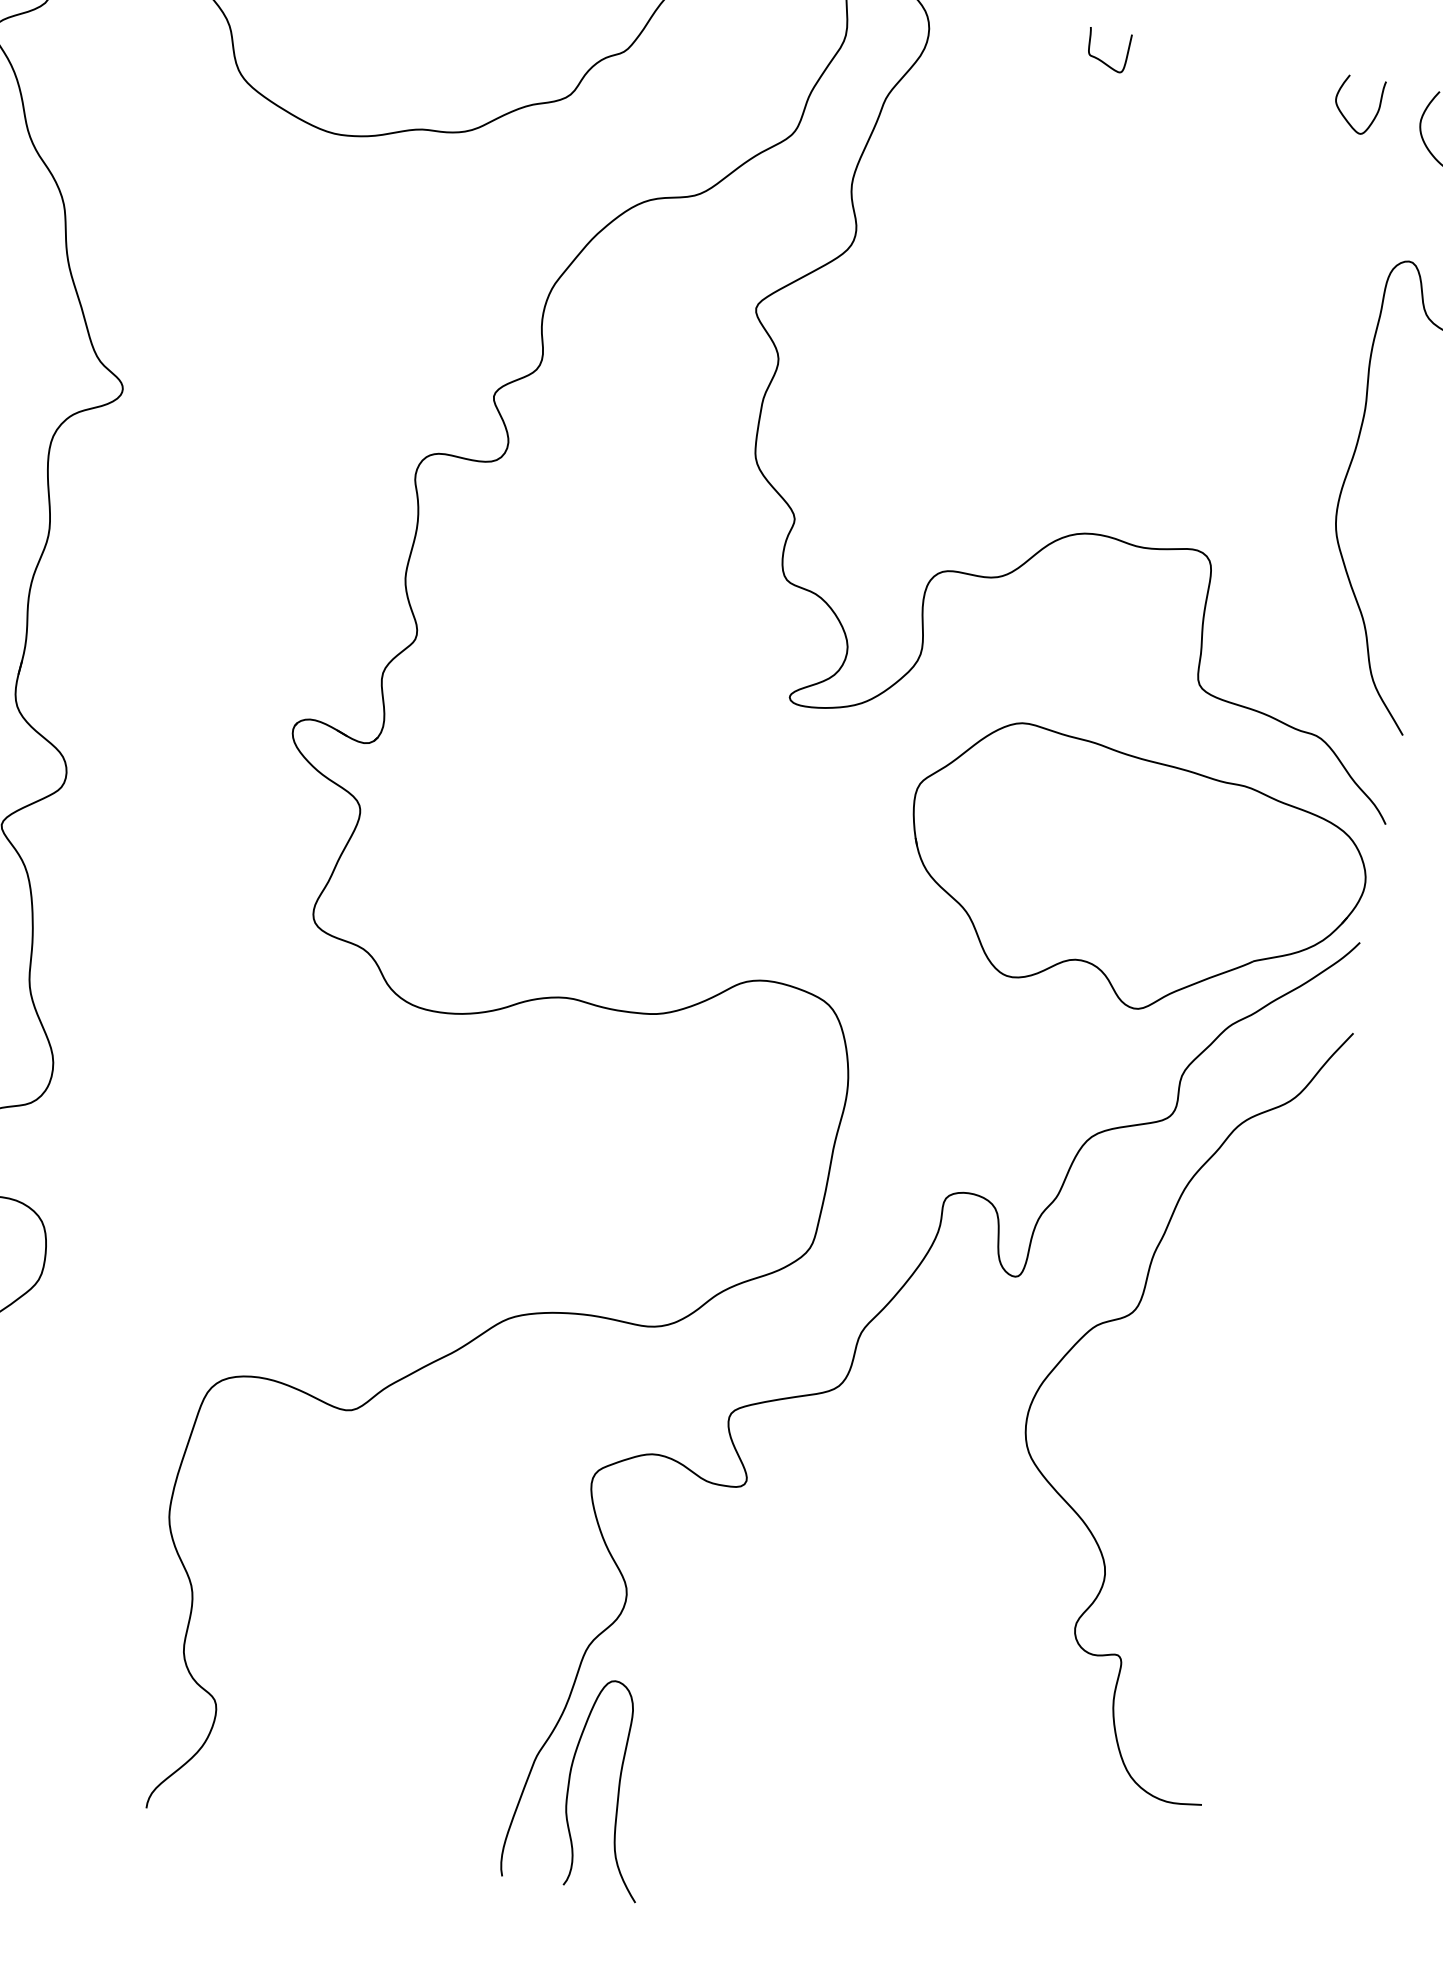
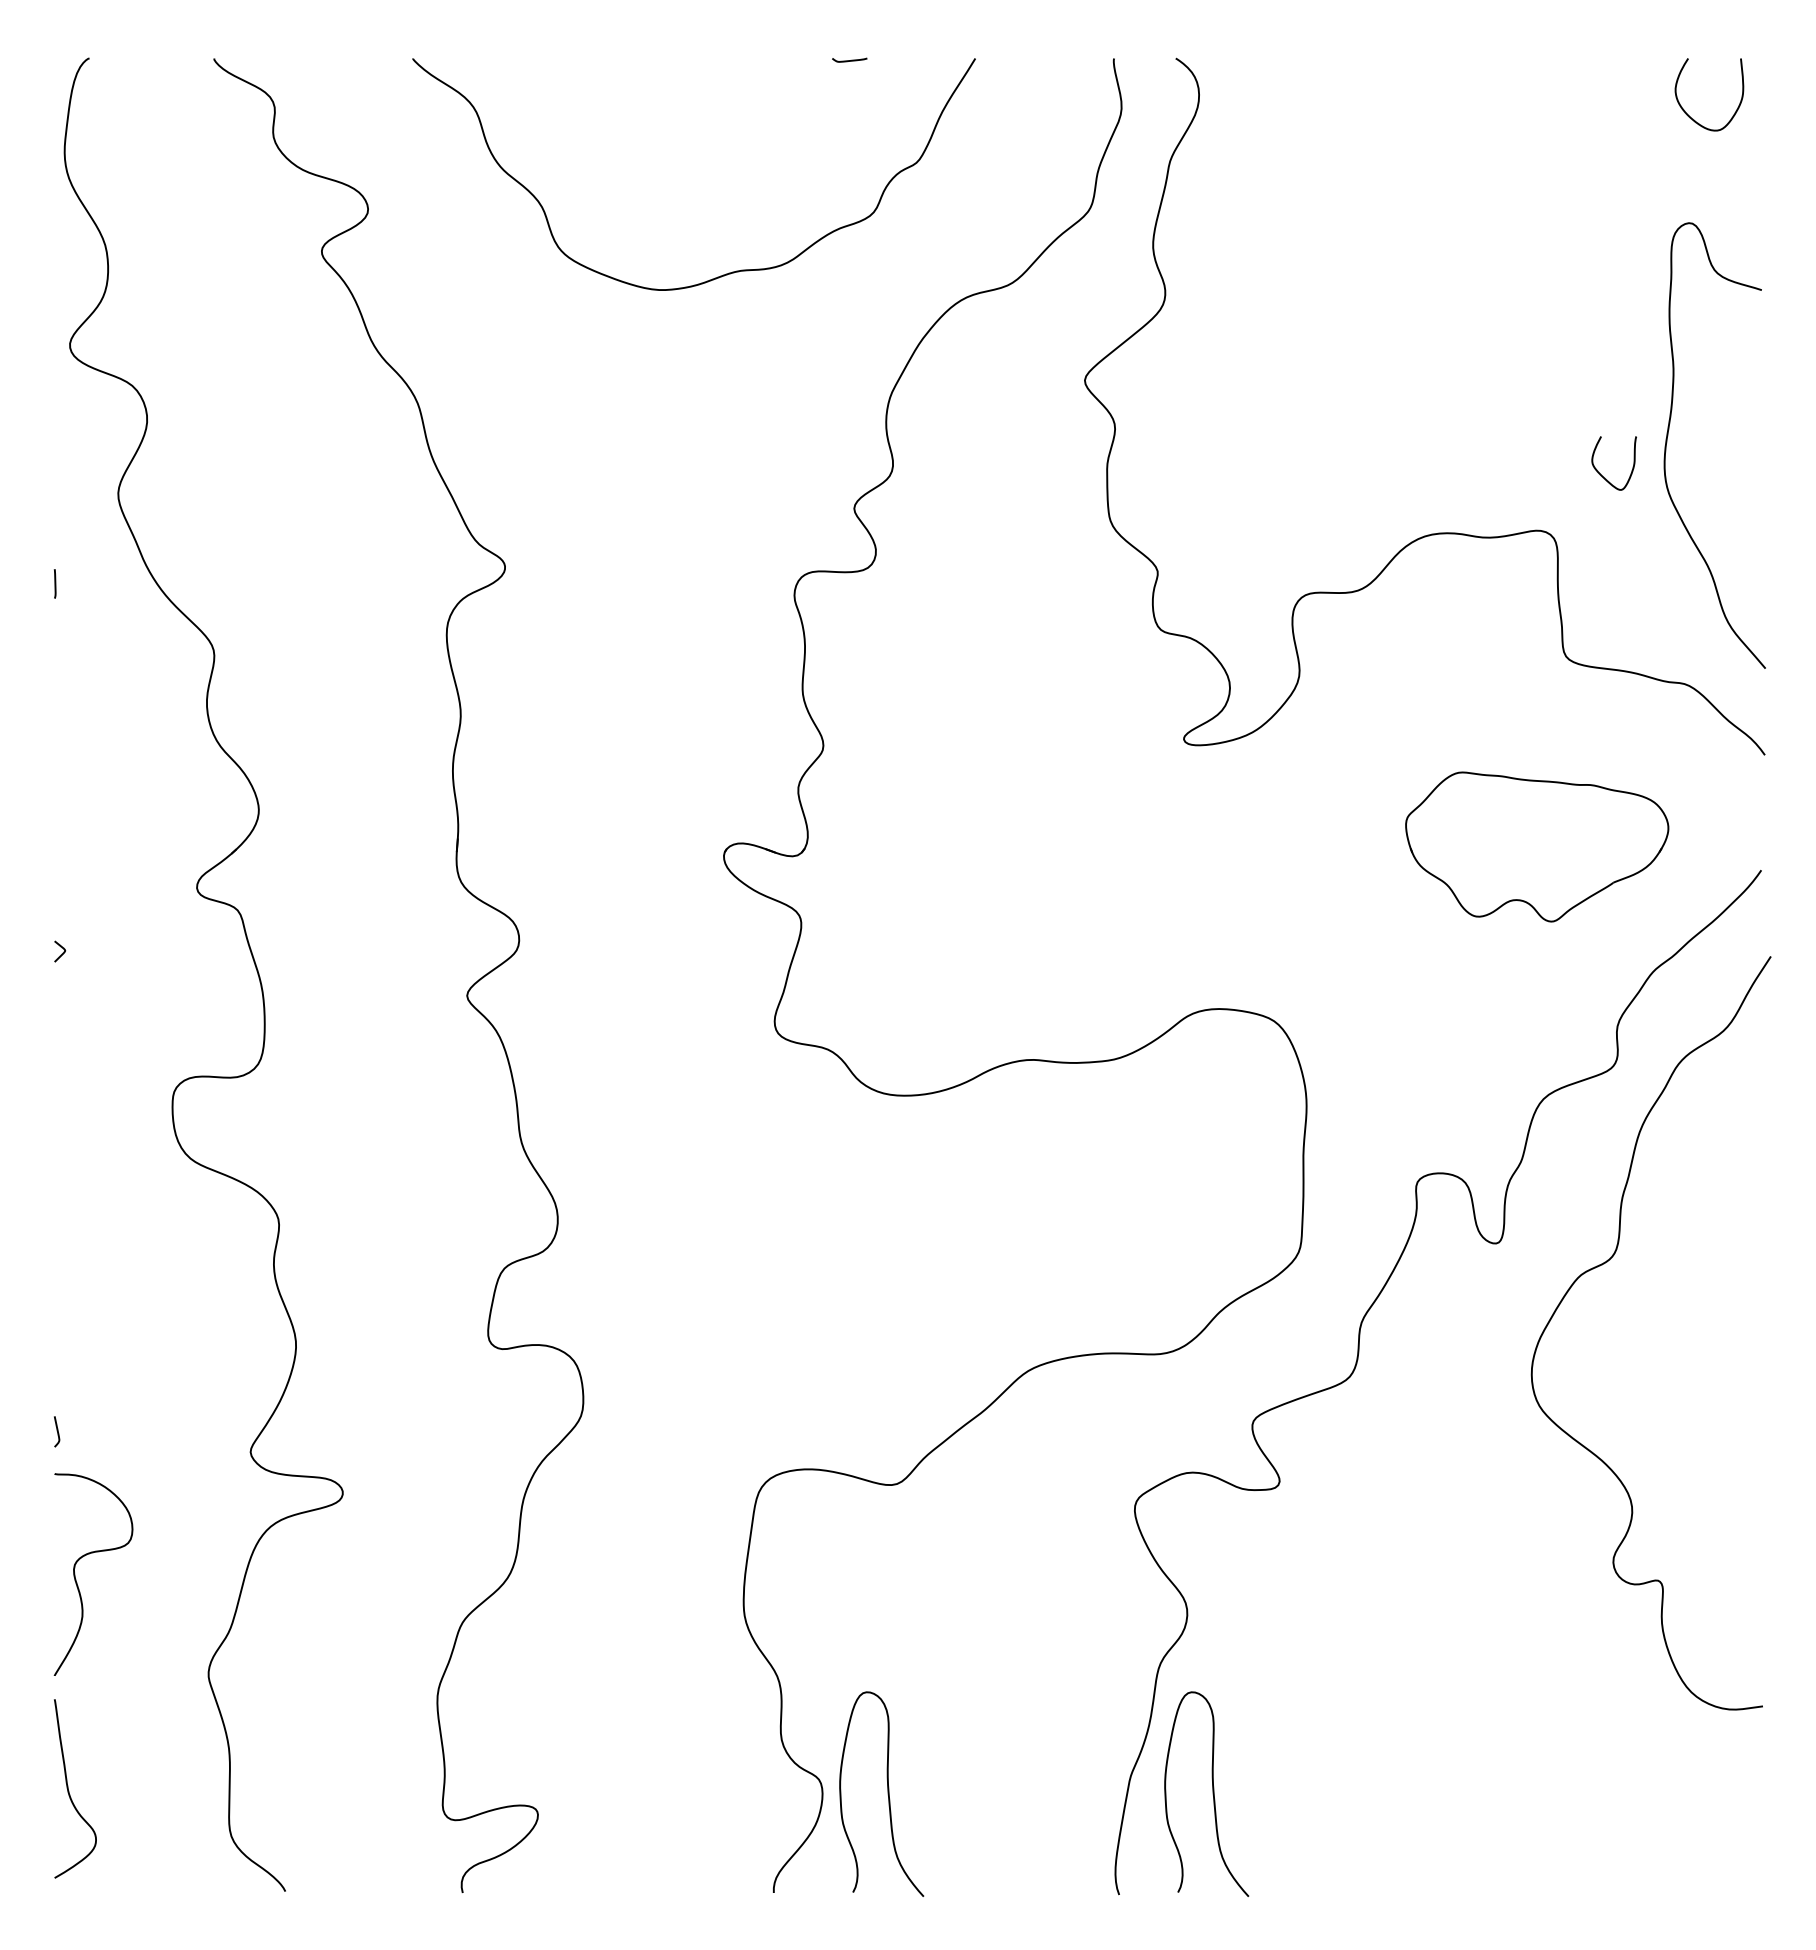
curve: (1101, 59) -> (1365, 87), removed
curve: (1343, 114) -> (1601, 474), moved
part: (1132, 875) -> (1536, 846), size x0.6
curve: (282, 1727) -> (887, 1793), added

